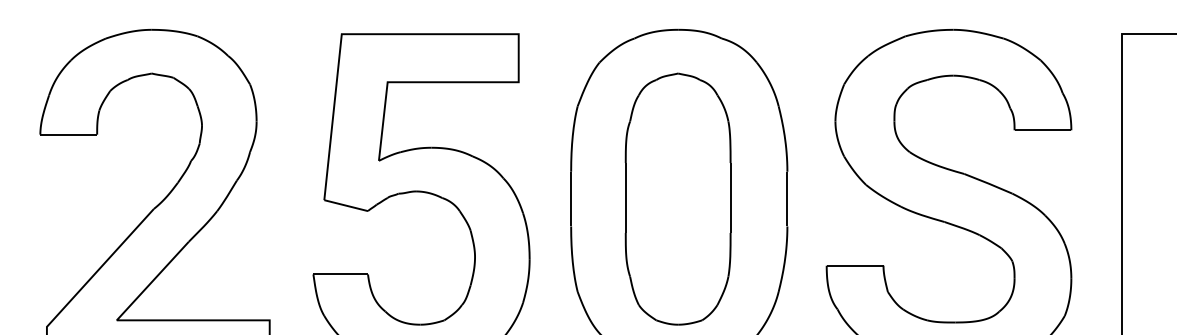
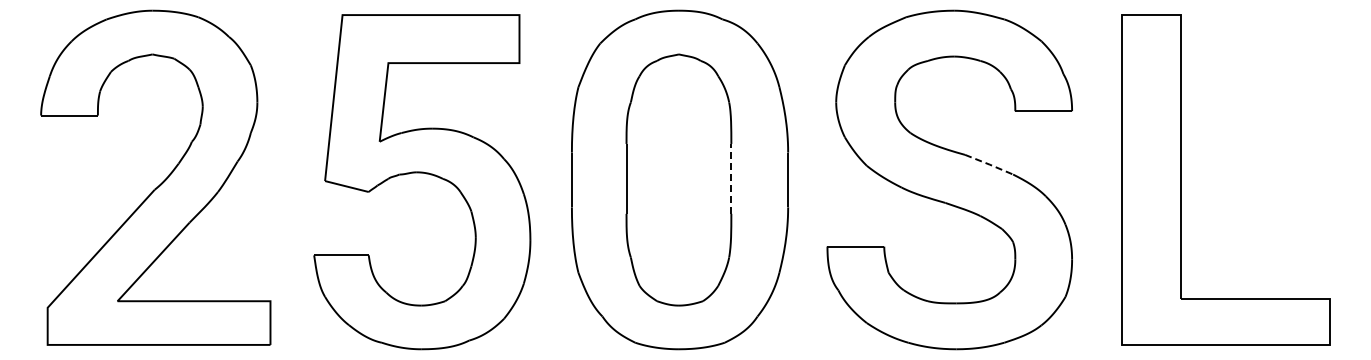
line: (988, 183) -> (989, 164), solid -> dashed
line: (730, 197) -> (731, 178), solid -> dashed

